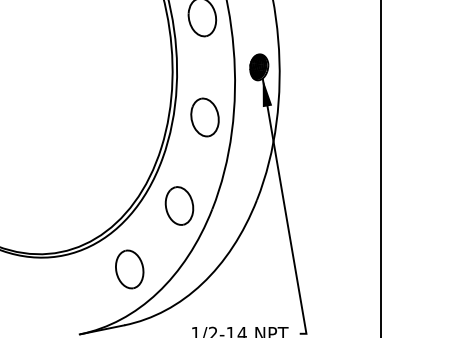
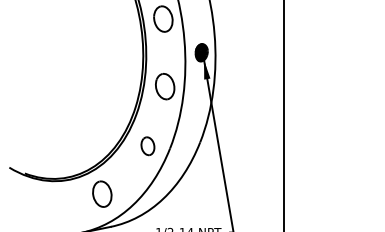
part: (178, 204) -> (147, 145), size x0.7
part: (129, 268) -> (102, 193), moved

